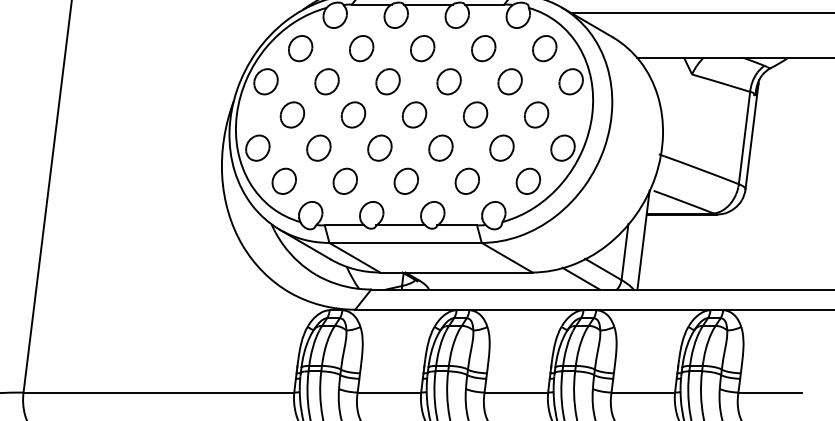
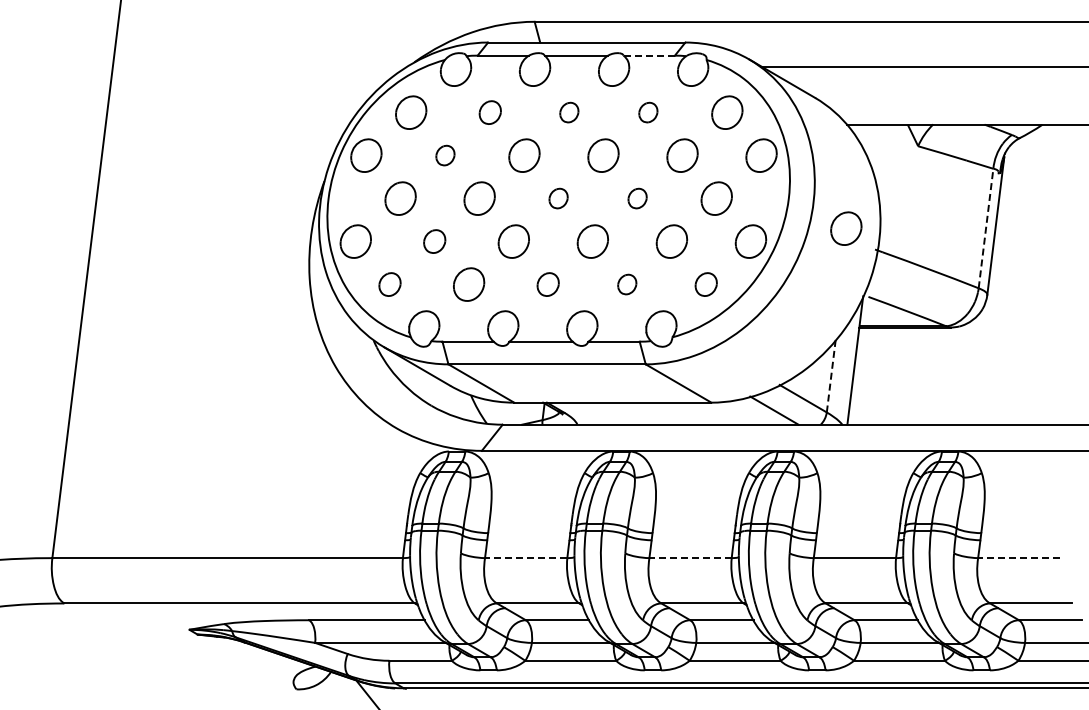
line: (484, 4) -> (649, 55), solid -> dashed
part: (361, 48) -> (490, 112), size x0.7
part: (422, 48) -> (569, 112), size x0.6
part: (483, 48) -> (648, 112), size x0.6
part: (327, 81) -> (445, 155), size x0.6
part: (414, 114) -> (558, 198), size x0.6
part: (475, 114) -> (637, 198), size x0.6
part: (636, 138) -> (846, 228), added
line: (744, 138) -> (986, 228), solid -> dashed
part: (318, 148) -> (434, 241), size x0.7
part: (283, 181) -> (389, 284), size x0.7
part: (406, 181) -> (548, 284), size x0.7
part: (467, 181) -> (627, 284), size x0.6
part: (528, 181) -> (706, 284), size x0.7
line: (625, 252) -> (831, 376), solid -> dashed
line: (388, 392) -> (525, 558), solid -> dashed
line: (516, 392) -> (690, 558), solid -> dashed
line: (769, 392) -> (1018, 558), solid -> dashed

